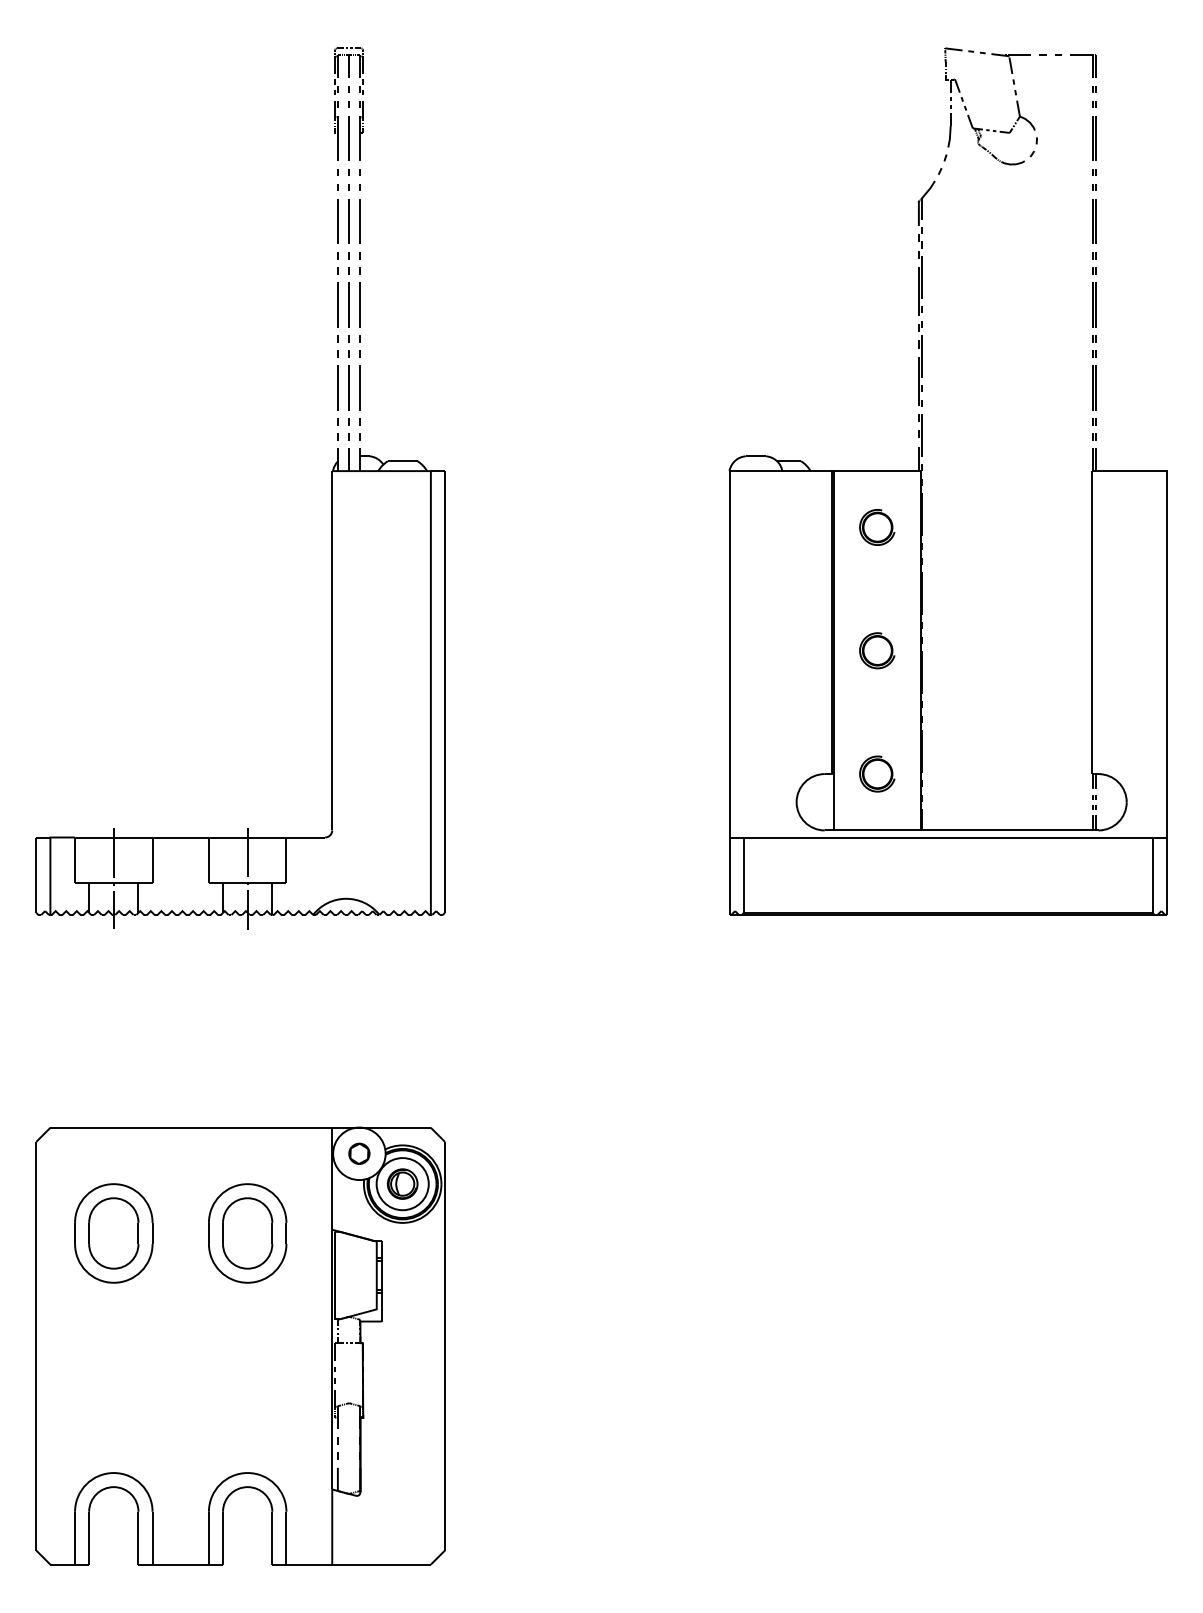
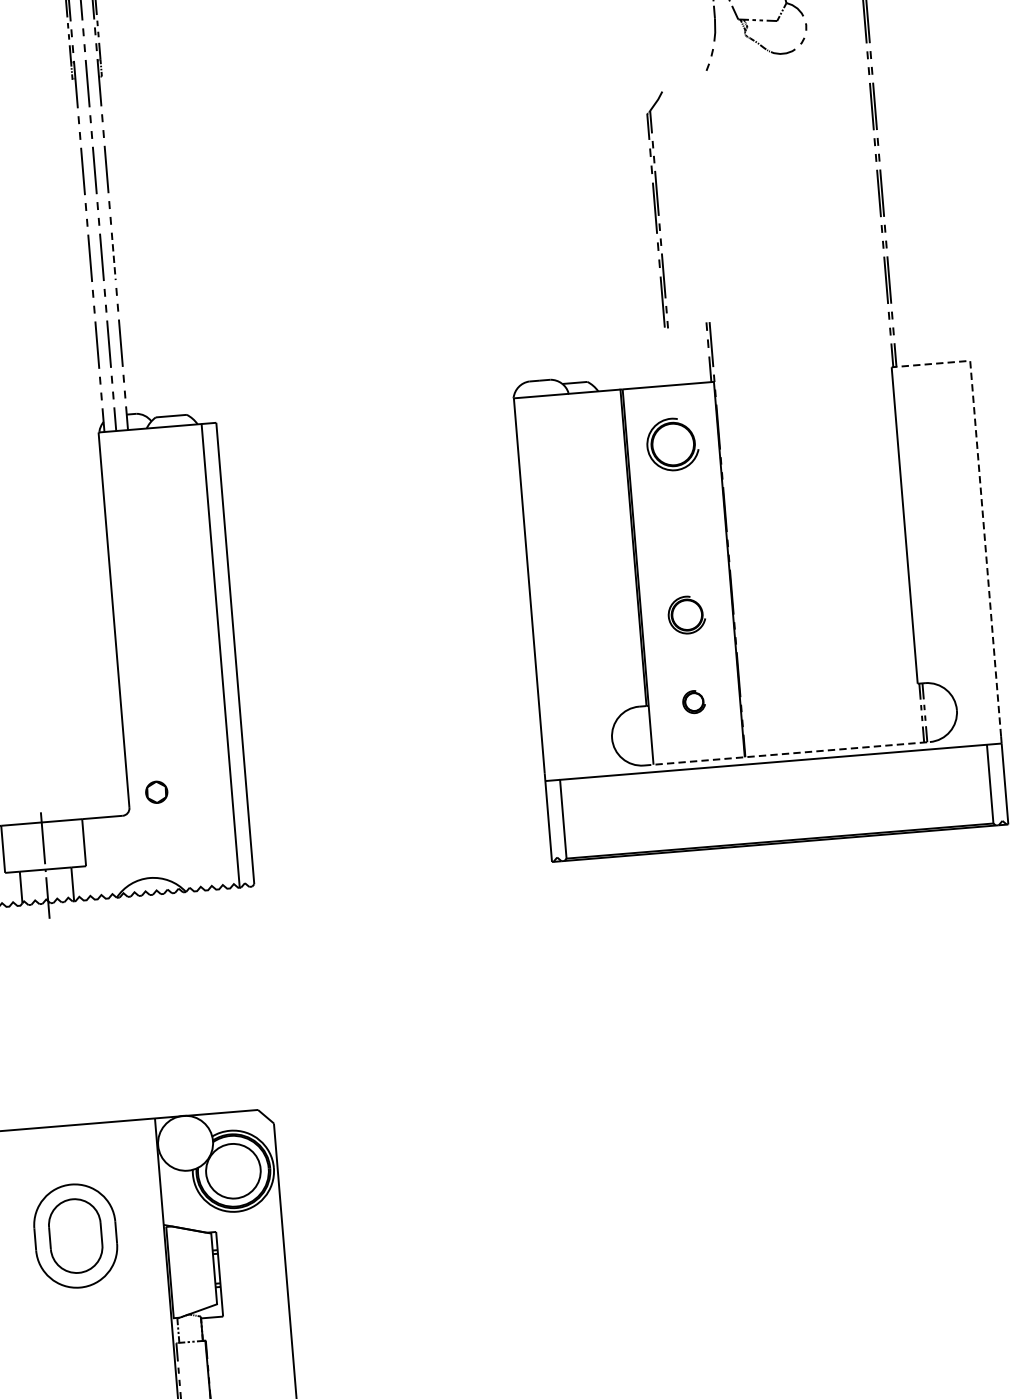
part: (926, 293) -> (663, 209), moved
line: (360, 304) -> (113, 256), solid -> dashed
part: (877, 527) -> (672, 444), size x1.4
line: (1166, 611) -> (982, 507), solid -> dashed
part: (877, 650) -> (686, 614), moved
part: (877, 773) -> (694, 701), size x0.6
line: (961, 830) -> (786, 753), solid -> dashed
part: (359, 1153) -> (156, 791), moved
part: (402, 1183) -> (233, 1170), removed

